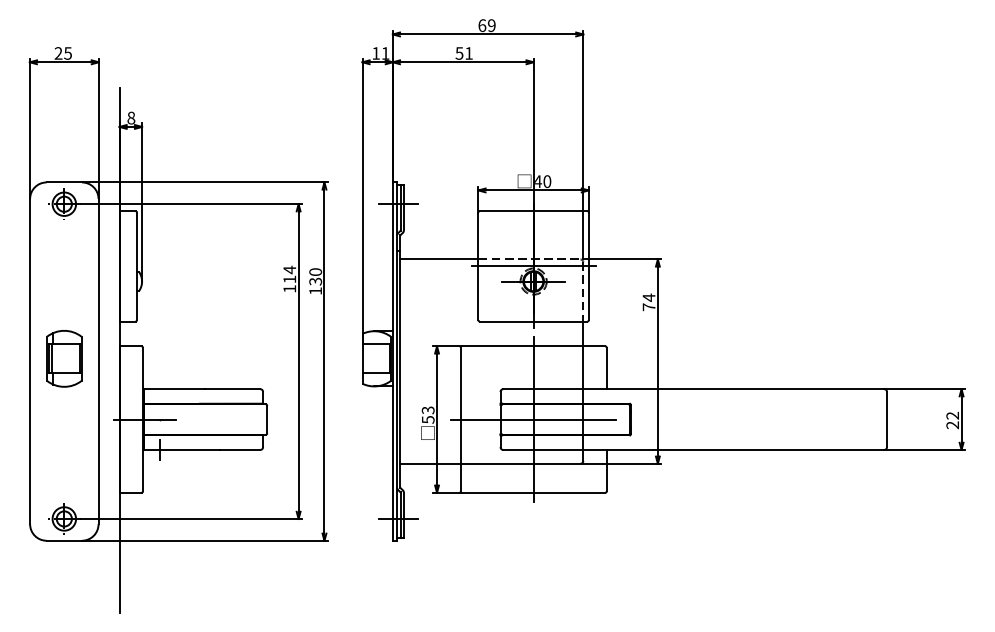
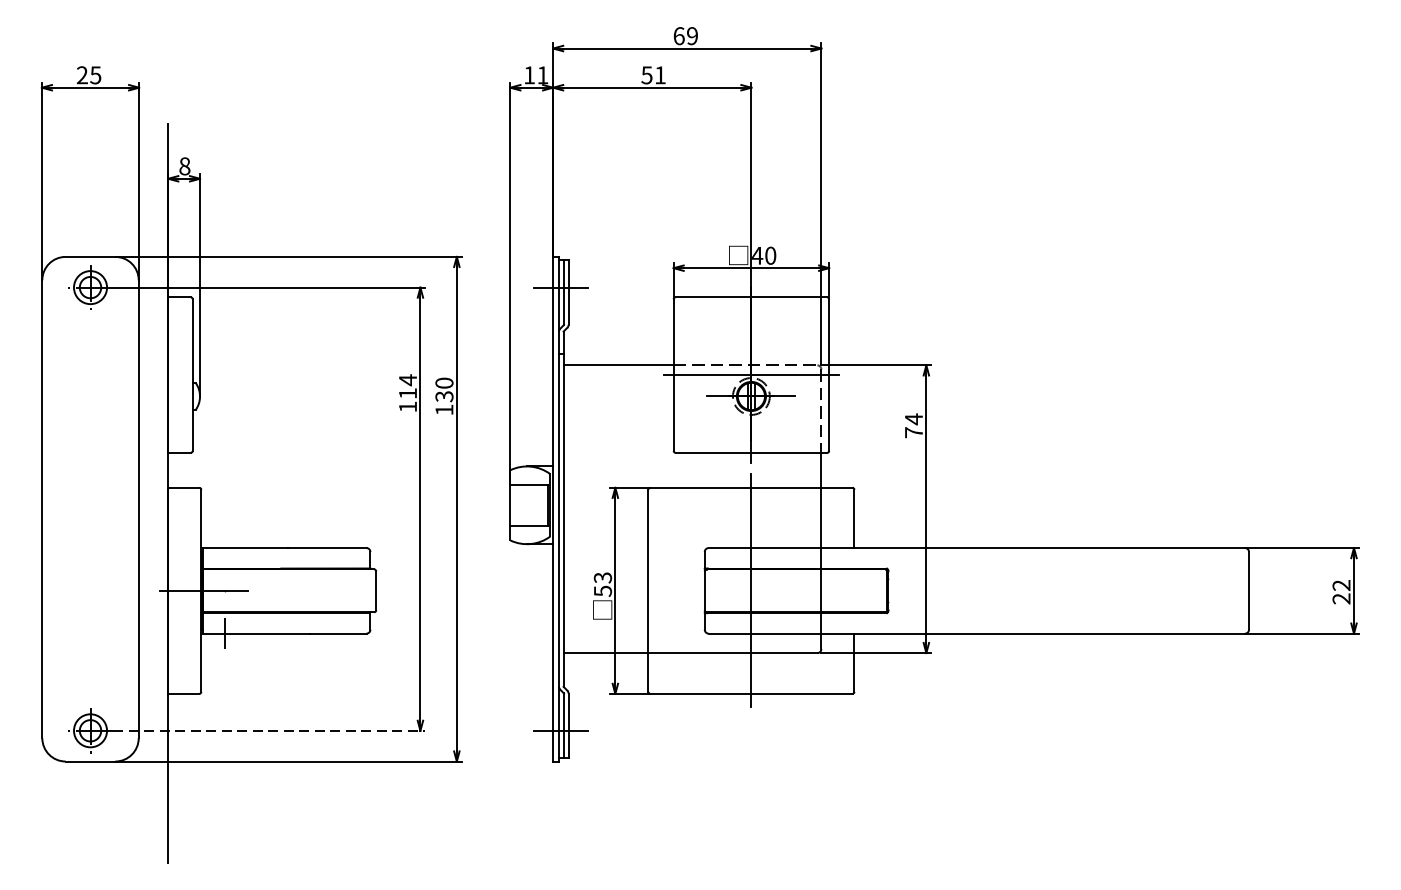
part: (64, 358) -> (90, 504), removed
line: (533, 419) -> (751, 590), removed
line: (191, 518) -> (269, 730), solid -> dashed

